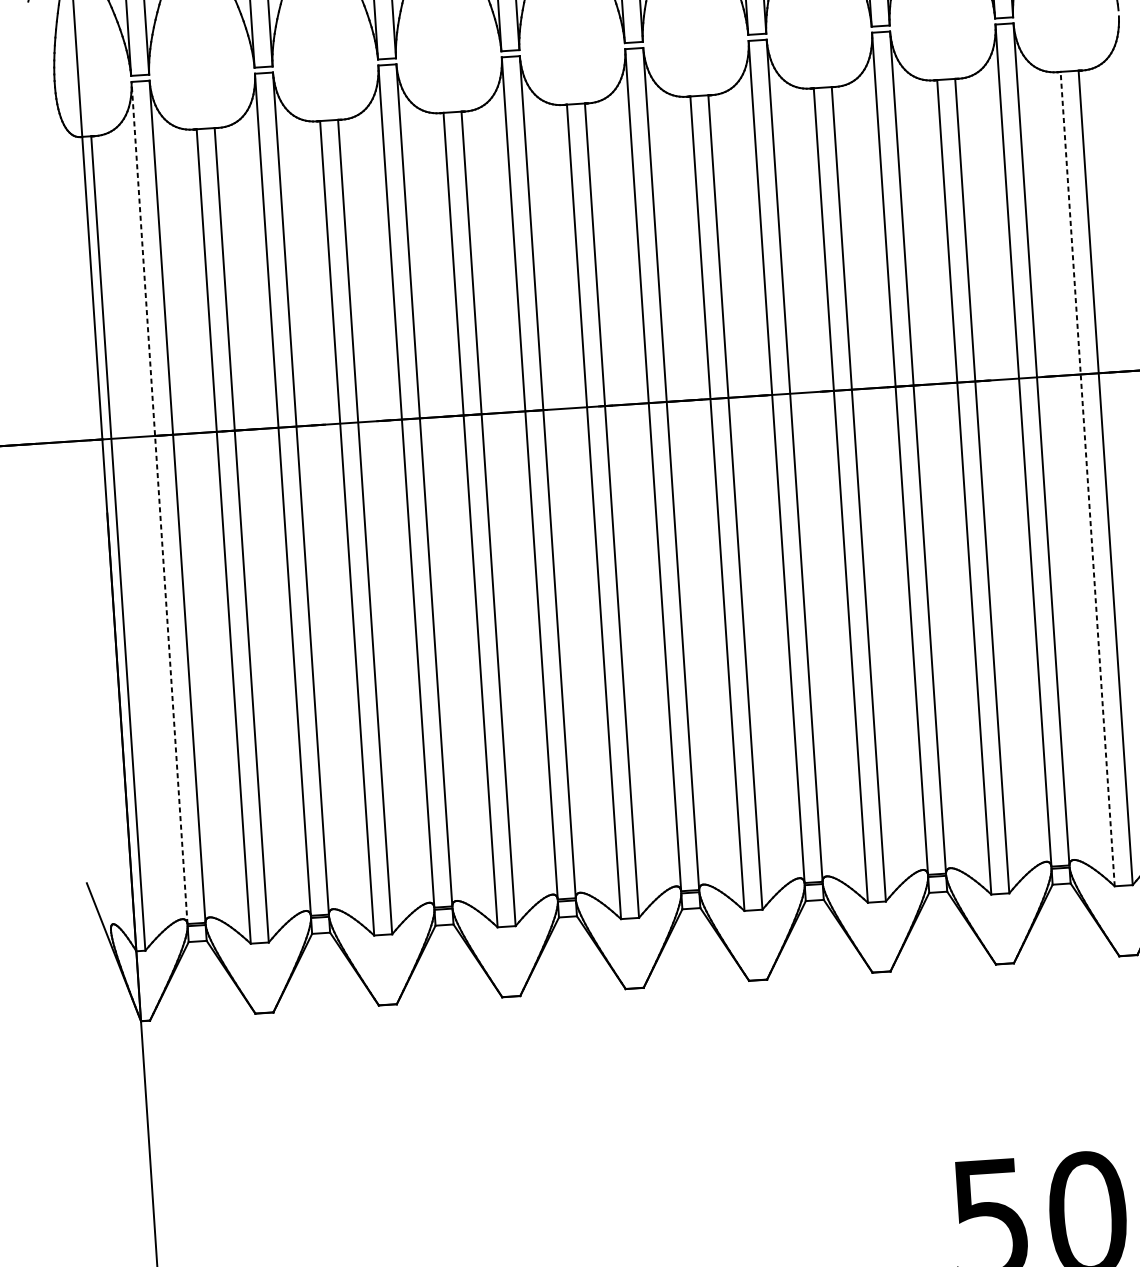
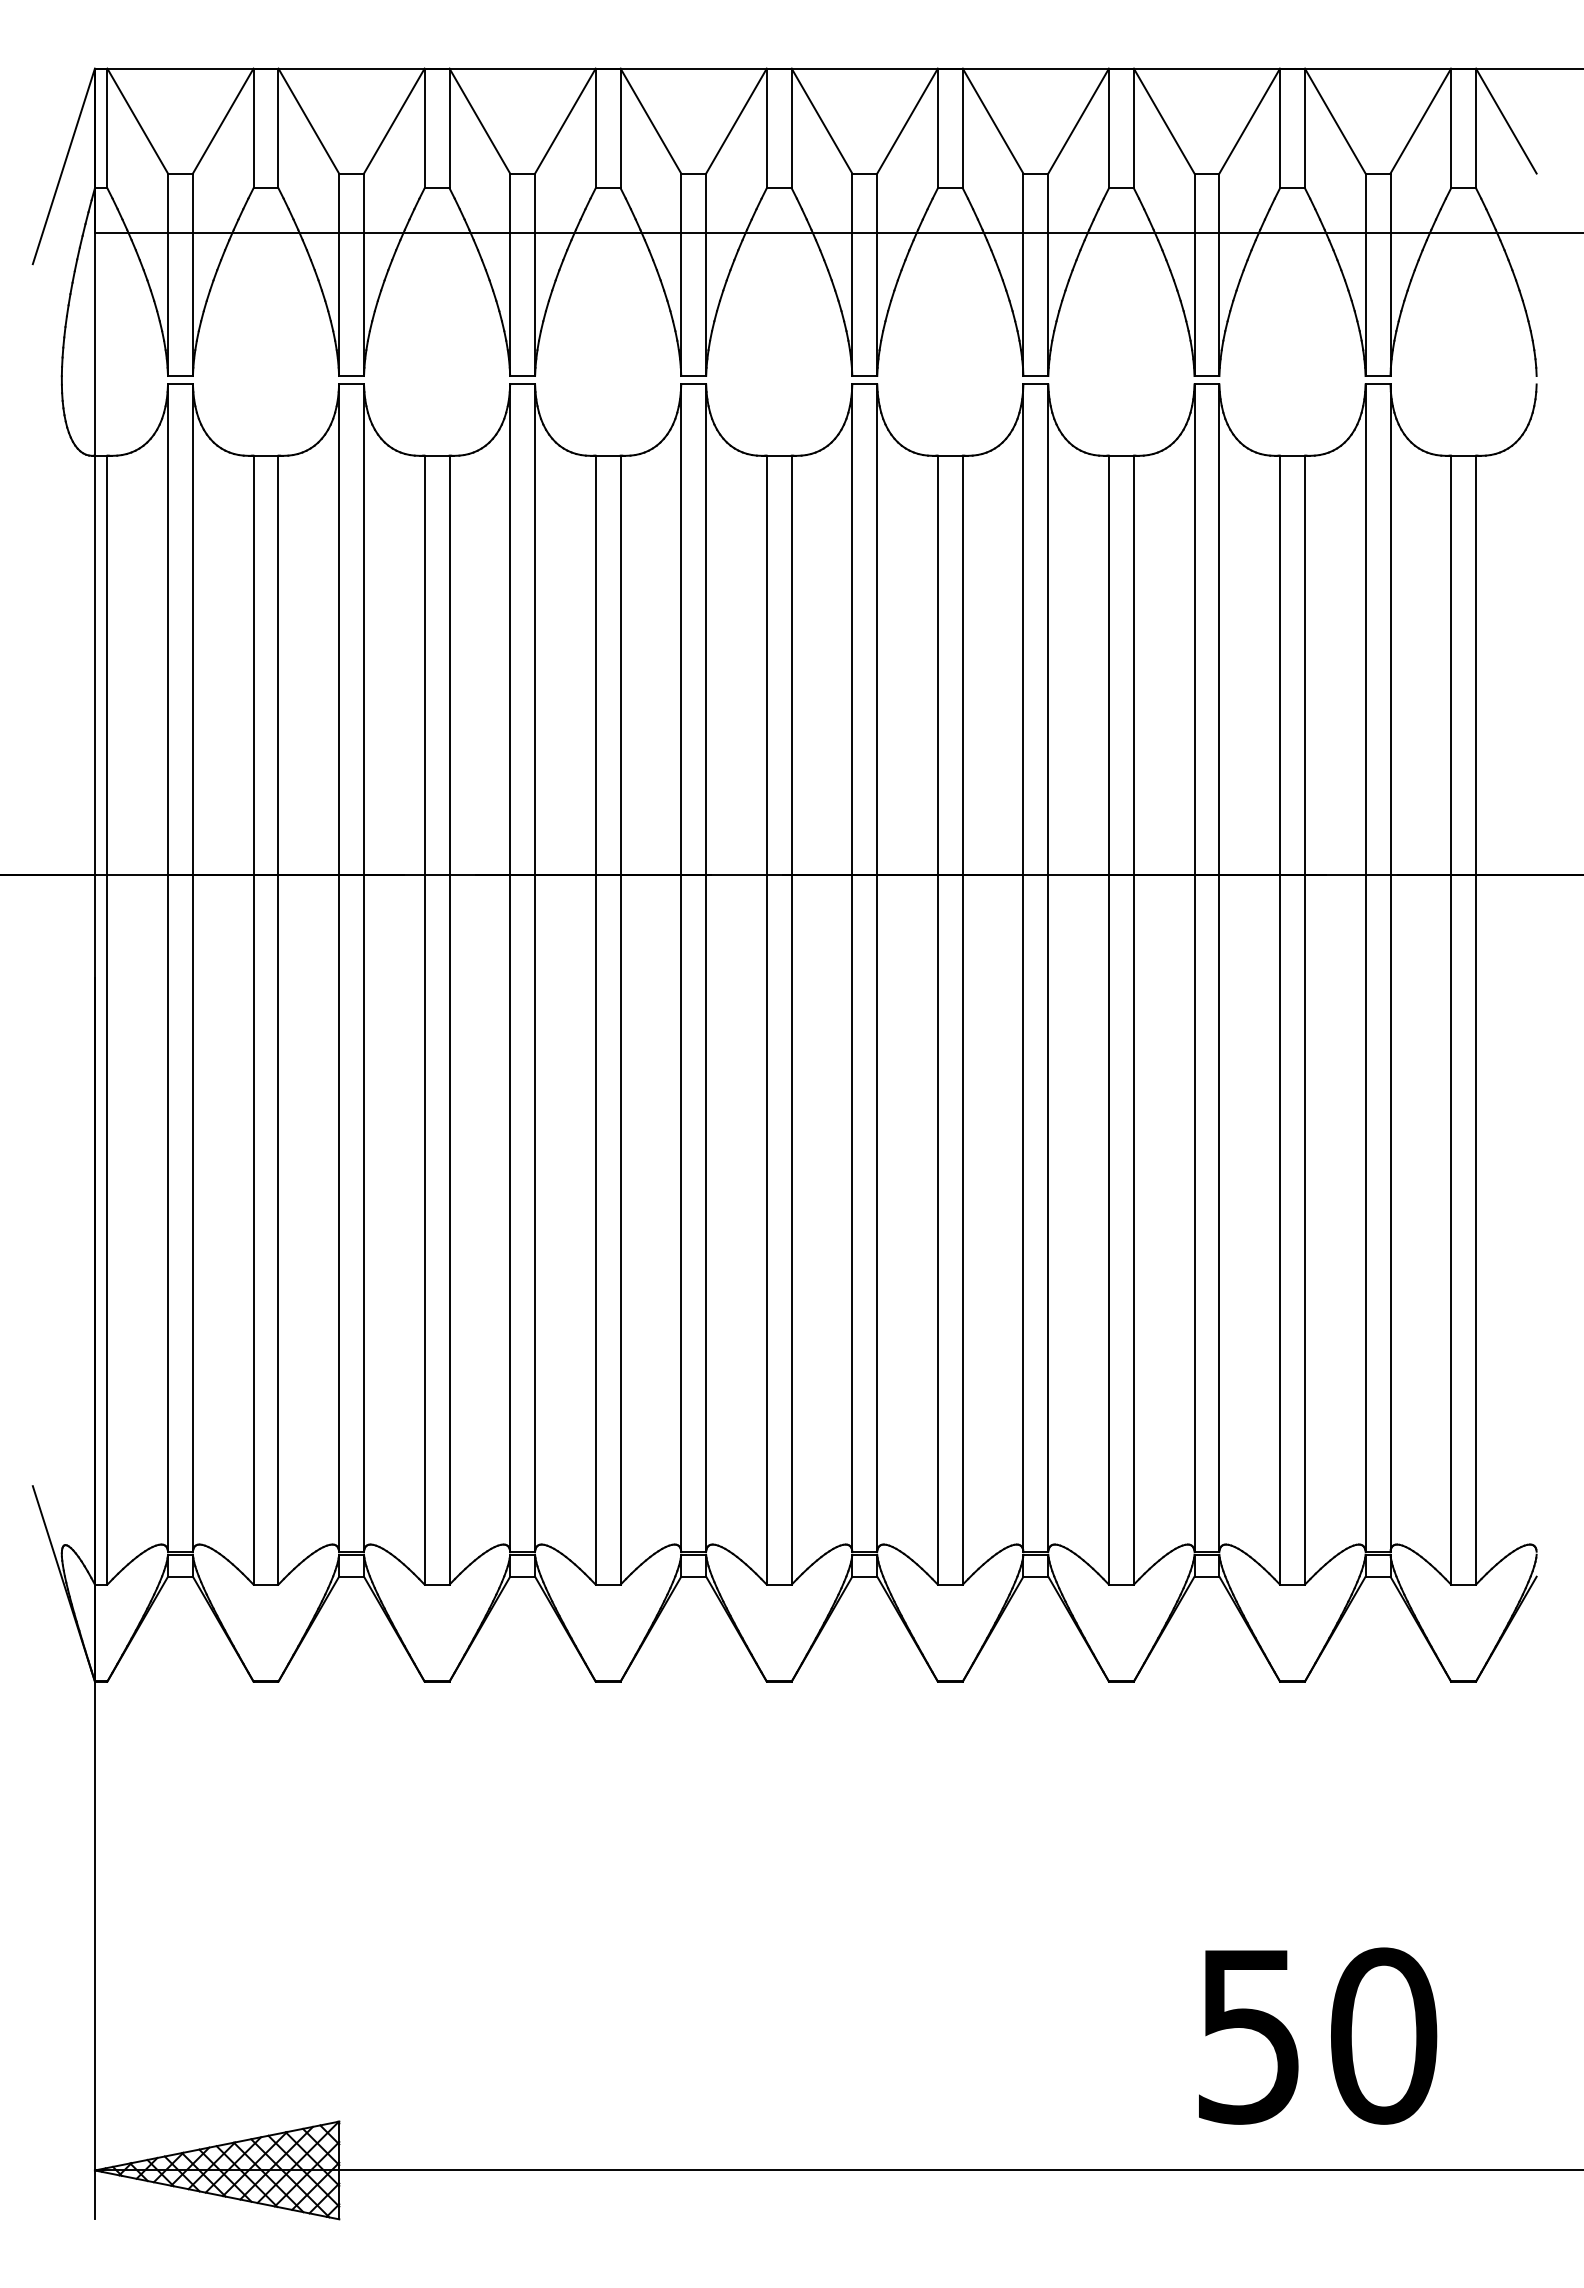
line: (1087, 478) -> (1451, 1019), dashed -> solid
line: (159, 503) -> (168, 968), dashed -> solid

